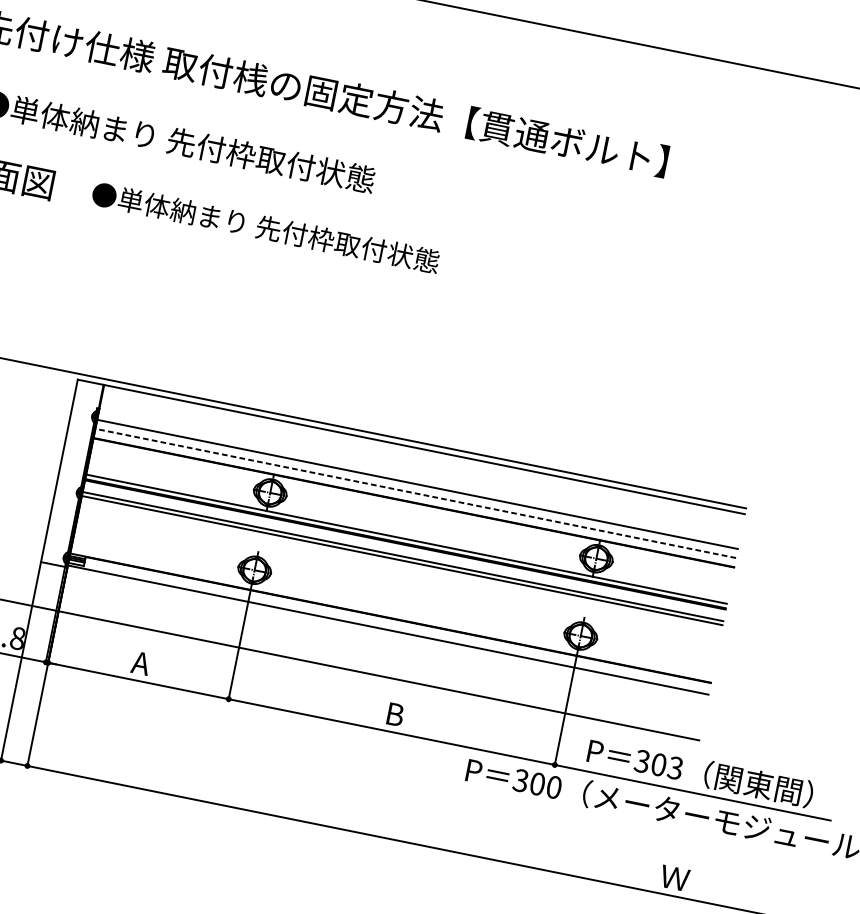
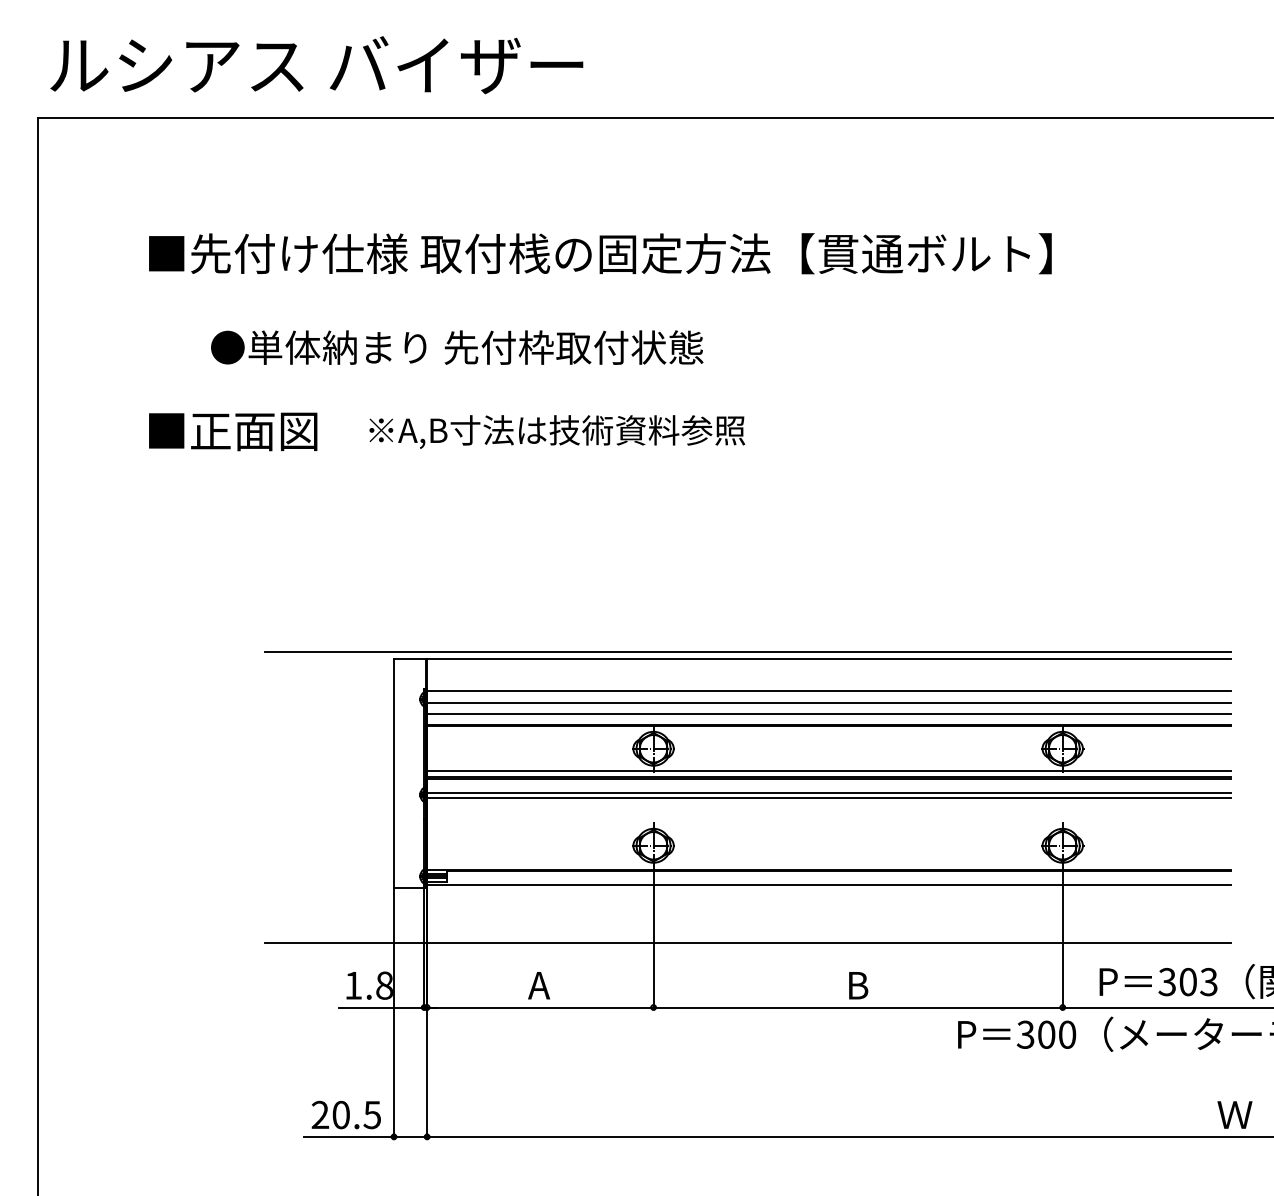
text: (265, 228) -> (583, 431), ●単体納まり 先付枠取付状態 -> ※A,B寸法は技術資料参照
line: (418, 475) -> (828, 691), added
line: (416, 493) -> (829, 714), dashed -> solid

